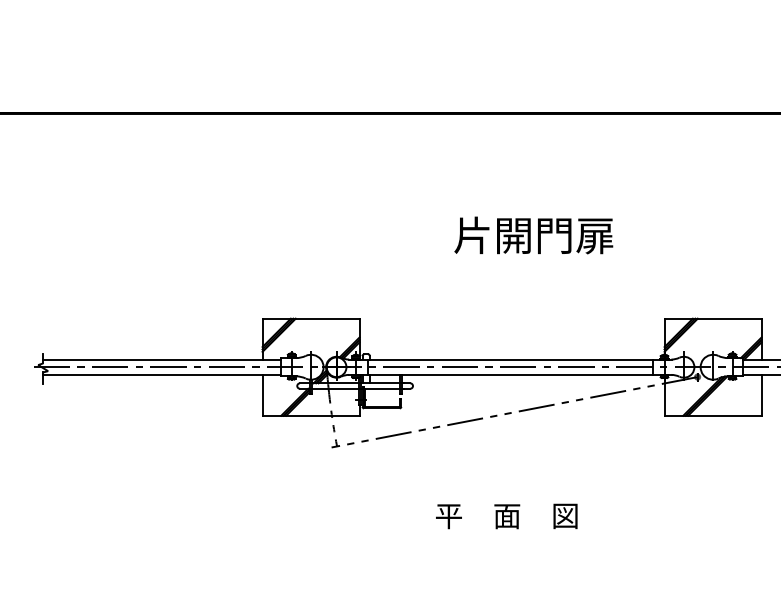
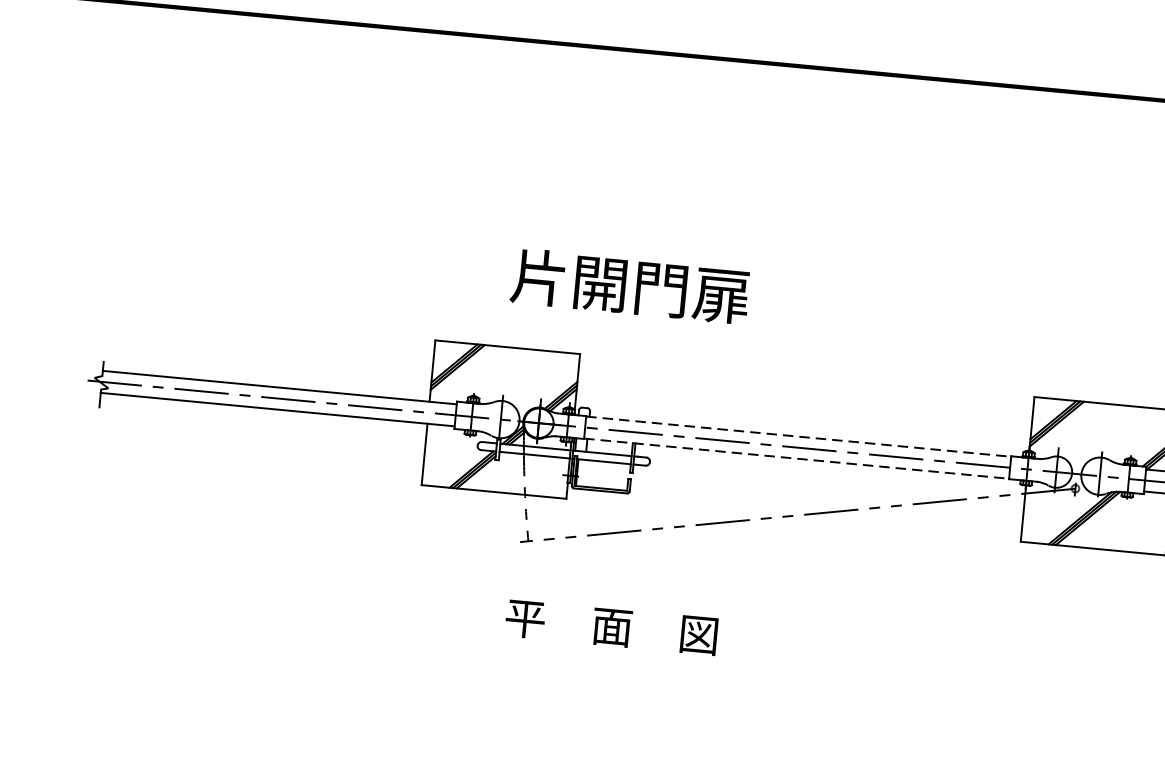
text: (533, 235) -> (629, 286), moved
line: (510, 359) -> (799, 436), solid -> dashed
line: (510, 374) -> (796, 458), solid -> dashed
text: (506, 516) -> (611, 627), moved

